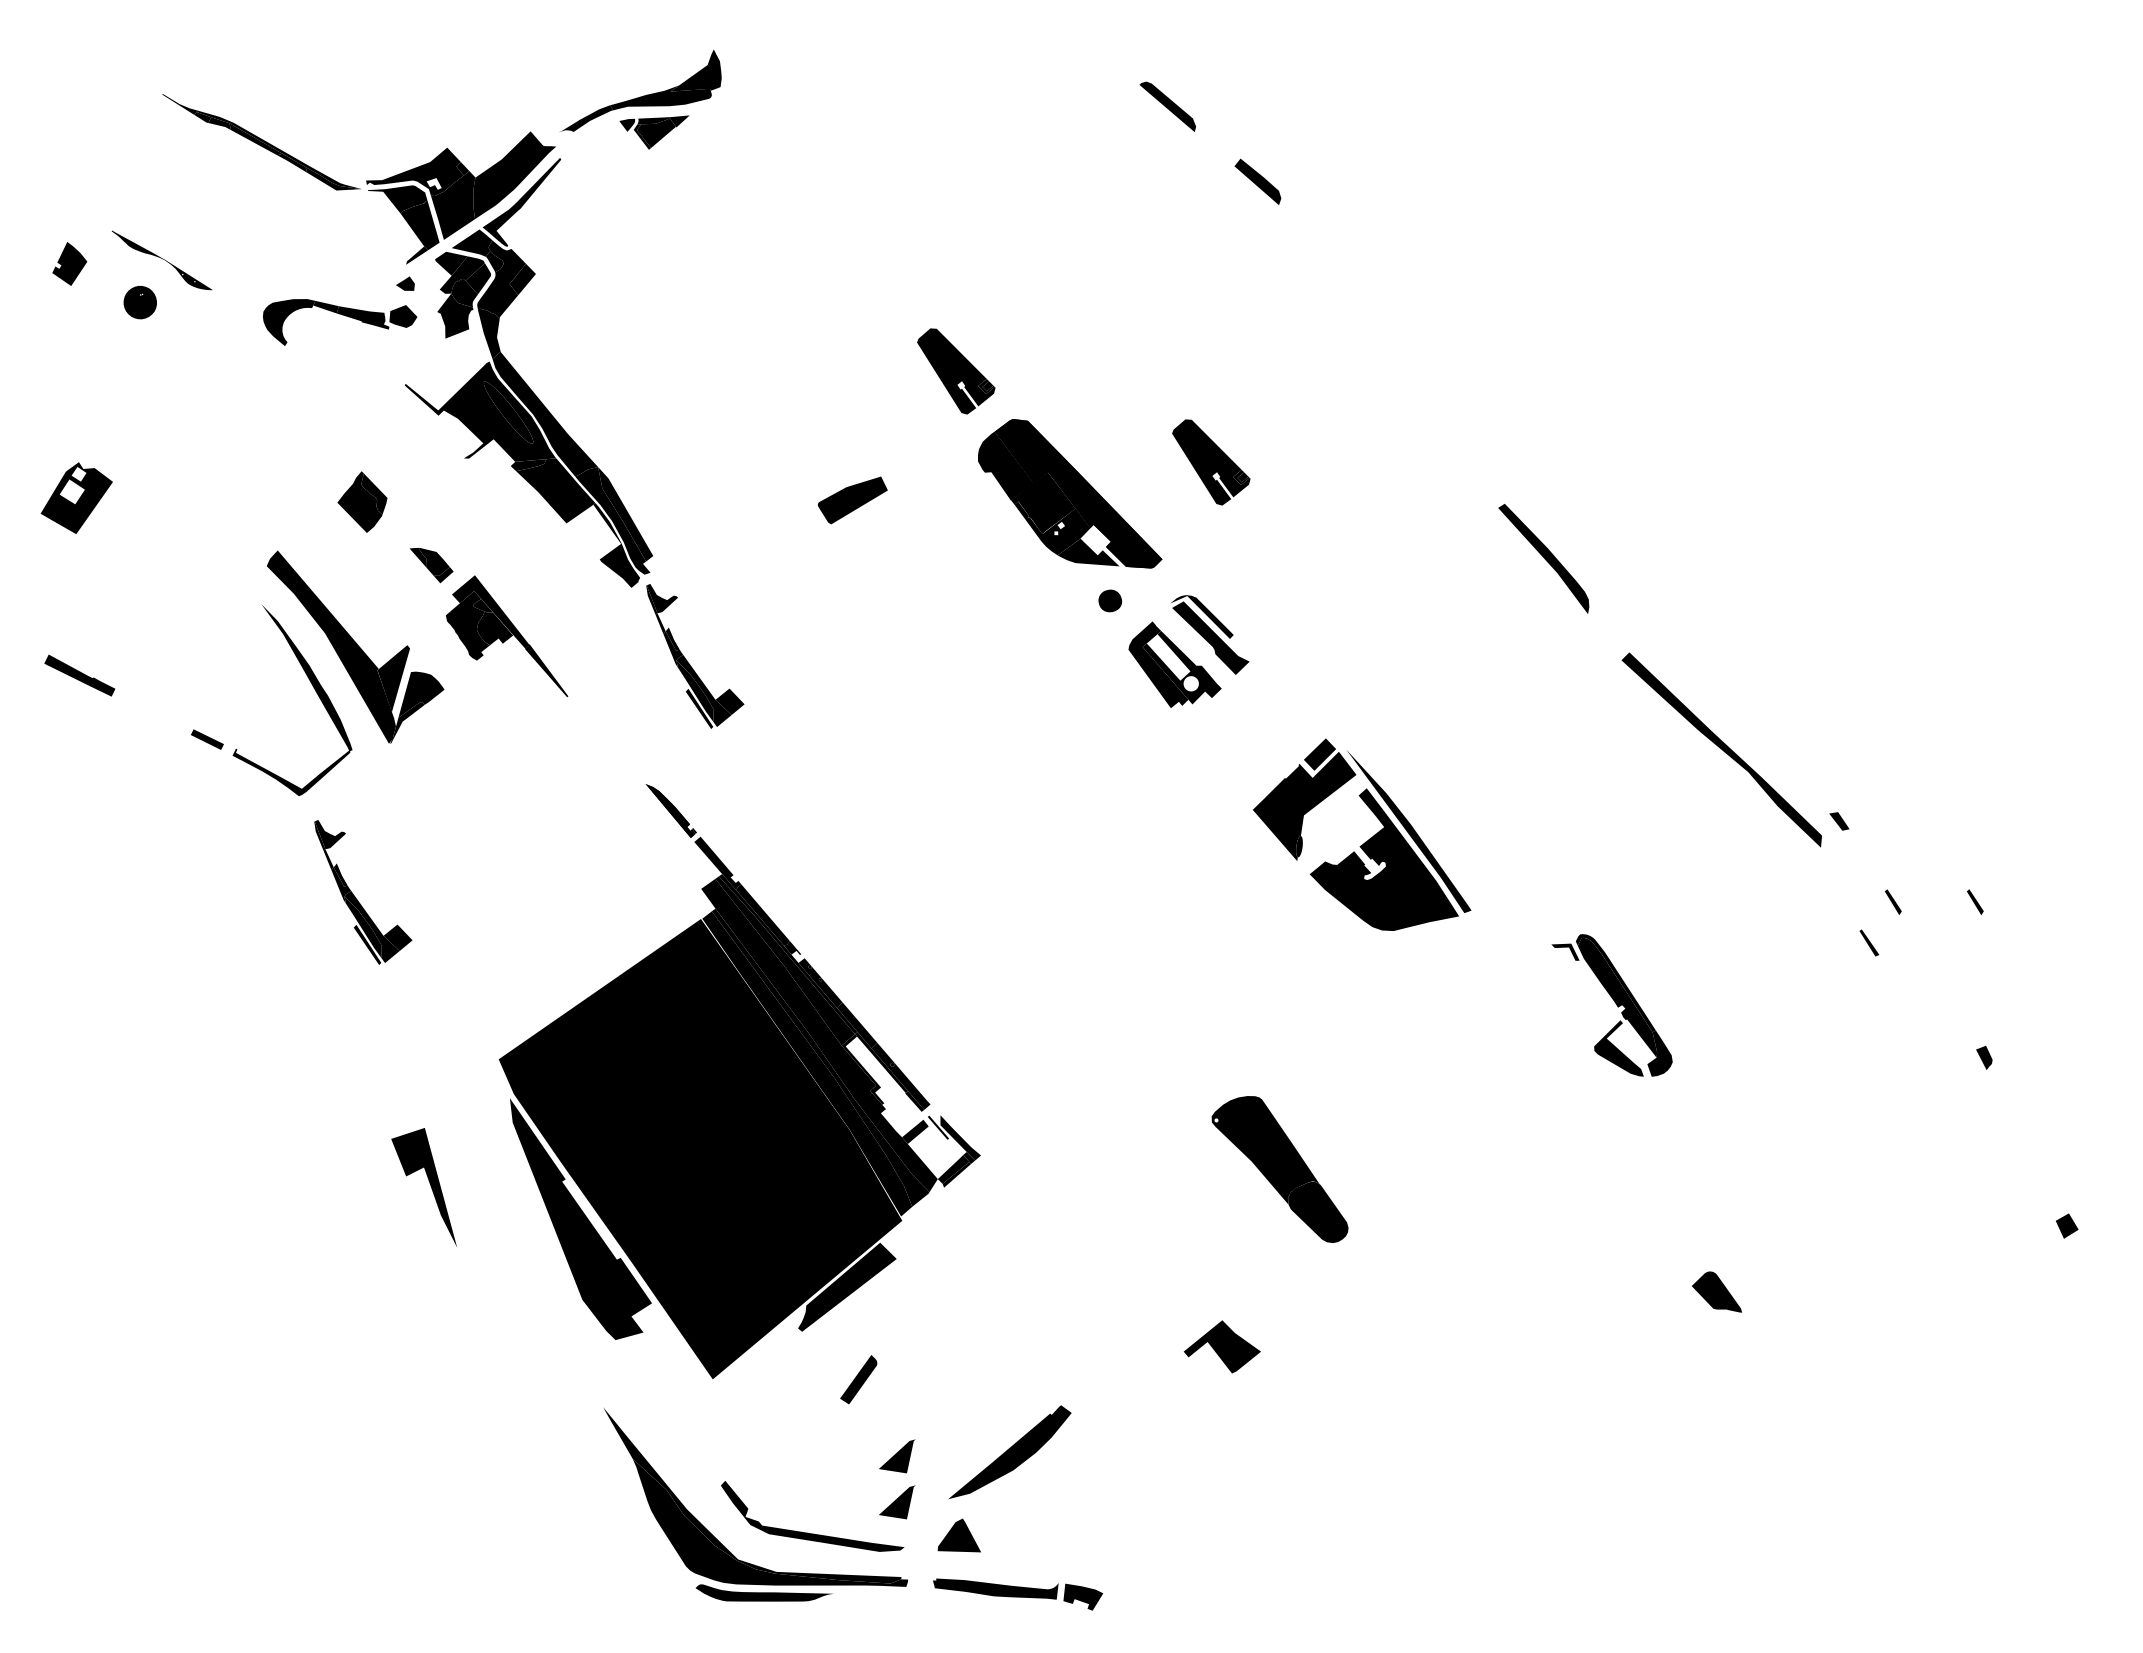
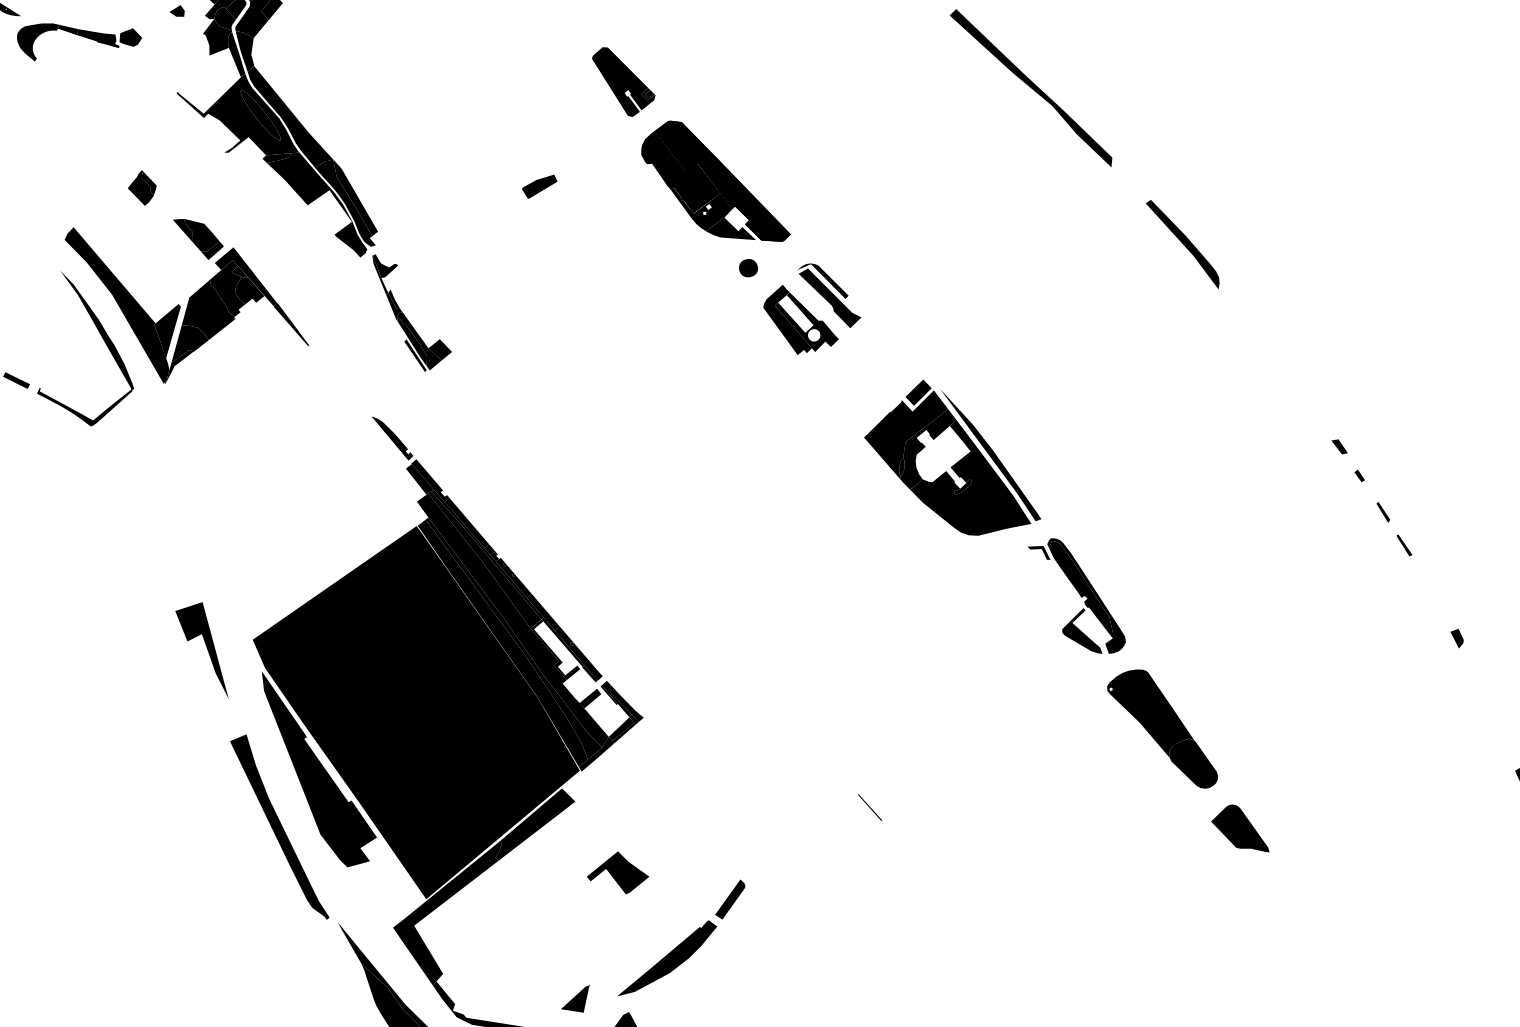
part: (342, 315) -> (81, 36), moved
fill: (478, 337) -> (236, 54), added
part: (1211, 462) -> (830, 155), removed
part: (852, 500) -> (539, 186), size x0.62
part: (362, 501) -> (142, 187), size x0.71
part: (1543, 558) -> (1182, 244), moved
part: (431, 565) -> (198, 239), size x1.43
fill: (443, 652) -> (207, 309), added
part: (1721, 749) -> (1030, 87), moved
fill: (1331, 824) -> (927, 449), added
fill: (1863, 857) -> (1359, 476), added
fill: (704, 861) -> (419, 479), added
fill: (1374, 870) -> (962, 486), added
part: (355, 896) -> (136, 507), removed
part: (1975, 901) -> (1449, 511), removed
part: (1869, 942) -> (1404, 545), moved
fill: (796, 956) -> (494, 556), added
part: (1611, 1005) -> (1076, 596), moved
fill: (892, 1100) -> (571, 673), added
fill: (947, 1132) -> (616, 699), added
part: (1279, 1169) -> (1162, 729), moved
part: (430, 1186) -> (207, 649), moved
fill: (922, 1200) -> (596, 754), added
fill: (1260, 1266) -> (870, 807), added
fill: (531, 1289) -> (279, 826), added
part: (1716, 1291) -> (1239, 827), size x1.43
part: (1222, 1346) -> (618, 872), moved
part: (858, 1379) -> (730, 899), moved
fill: (738, 1395) -> (447, 912), added
part: (897, 1456) -> (576, 961), removed

